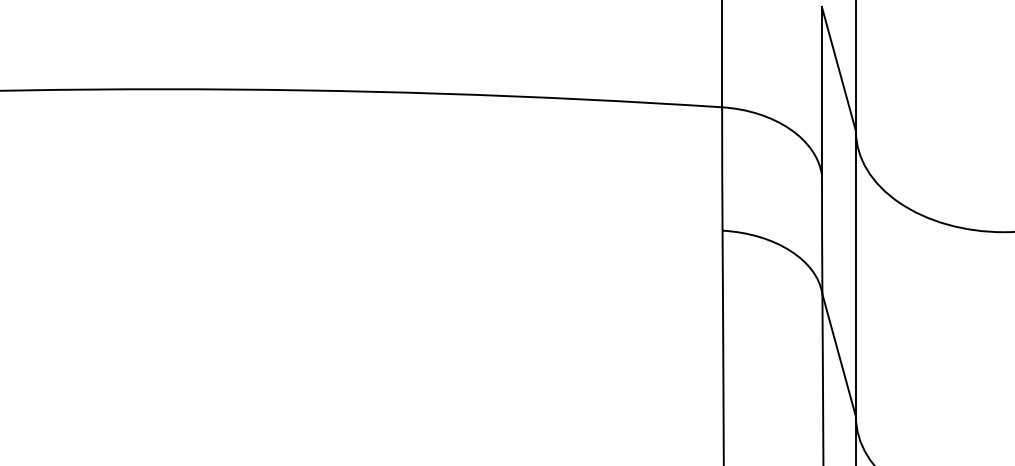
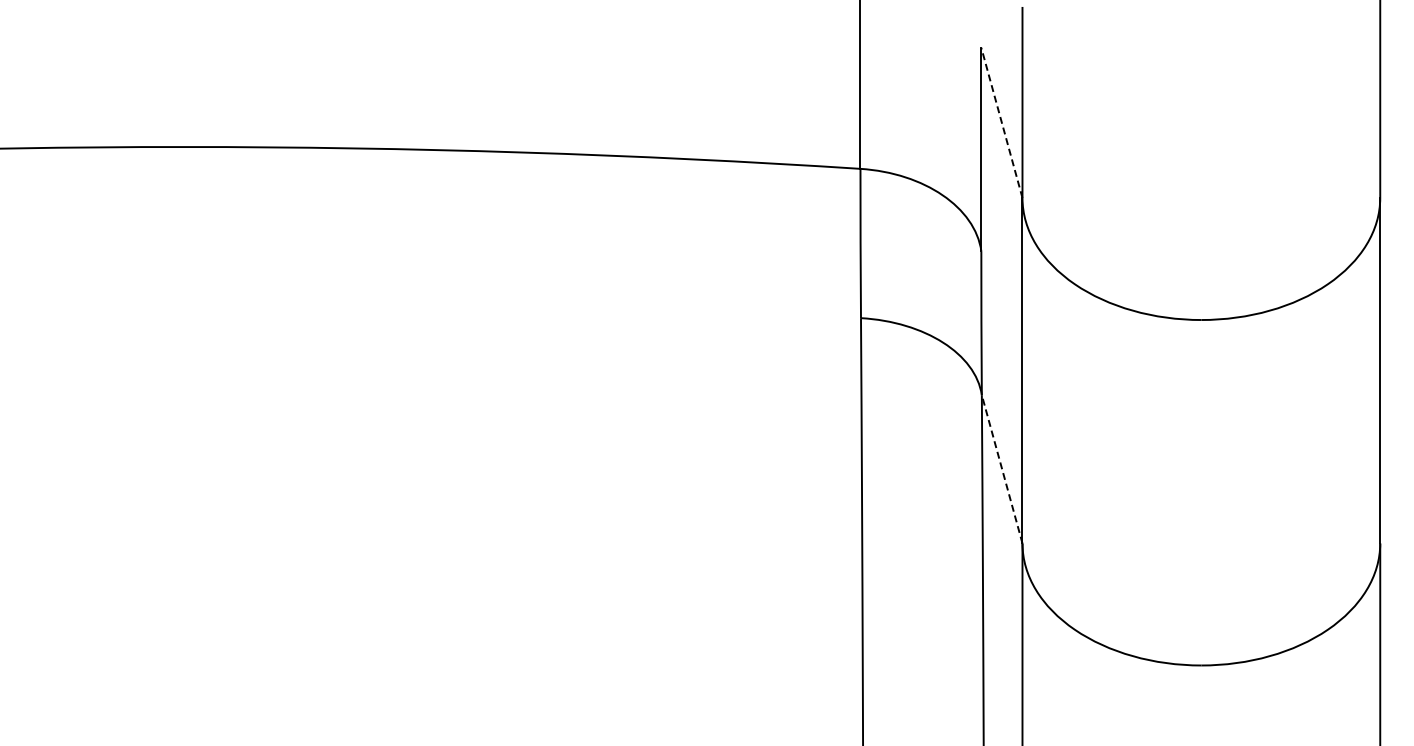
line: (838, 69) -> (1001, 122), solid -> dashed
line: (839, 355) -> (1002, 469), solid -> dashed

